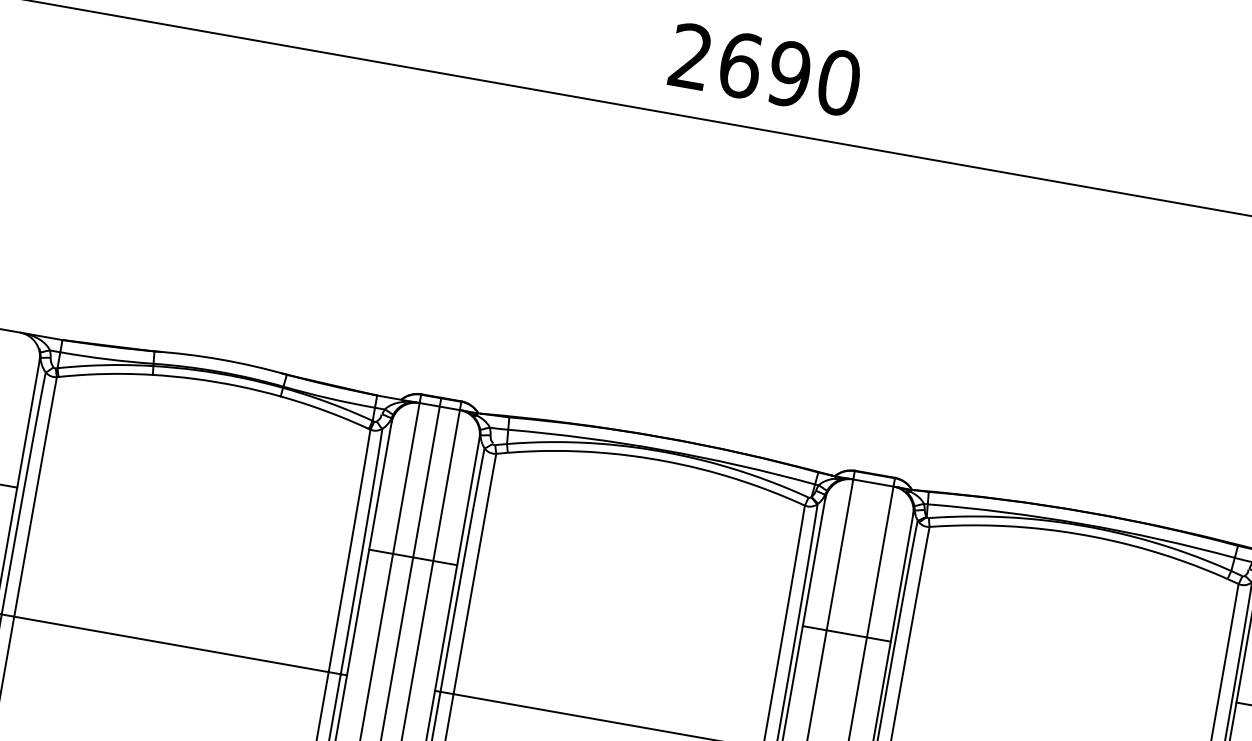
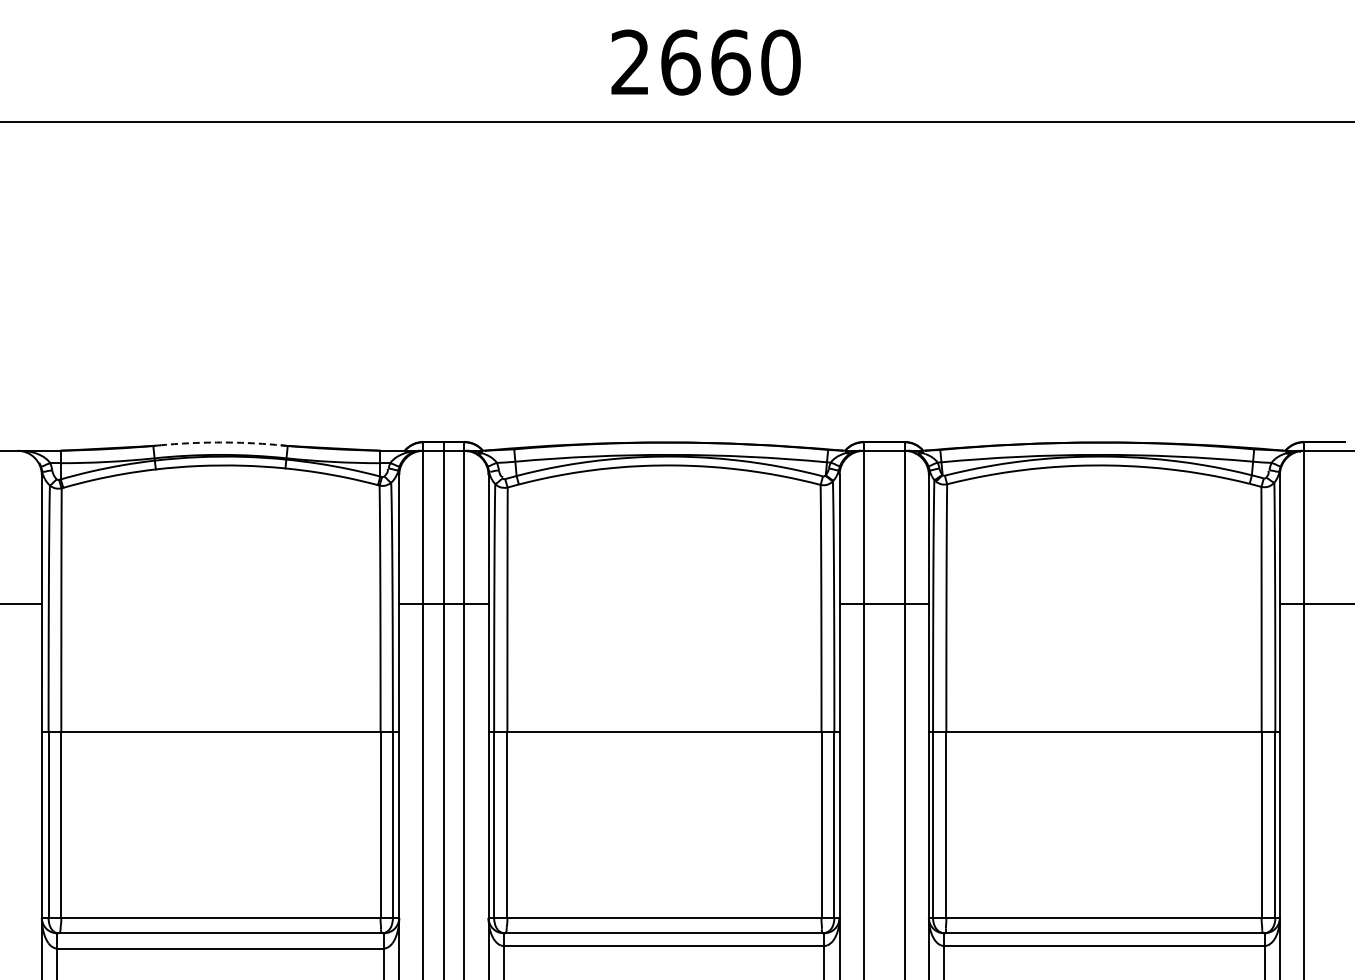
text: (789, 73) -> (730, 62), 2690 -> 2660
arc: (221, 359) -> (220, 442), solid -> dashed

